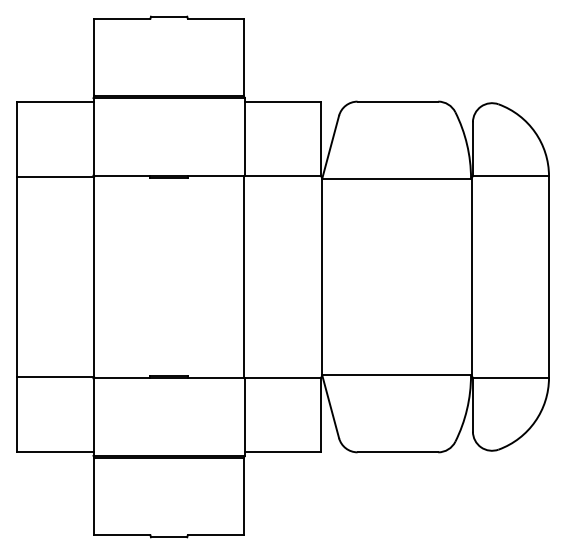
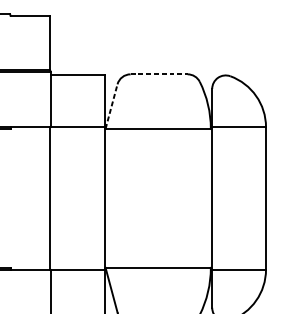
line: (398, 101) -> (159, 74), solid -> dashed
line: (330, 147) -> (111, 106), solid -> dashed

